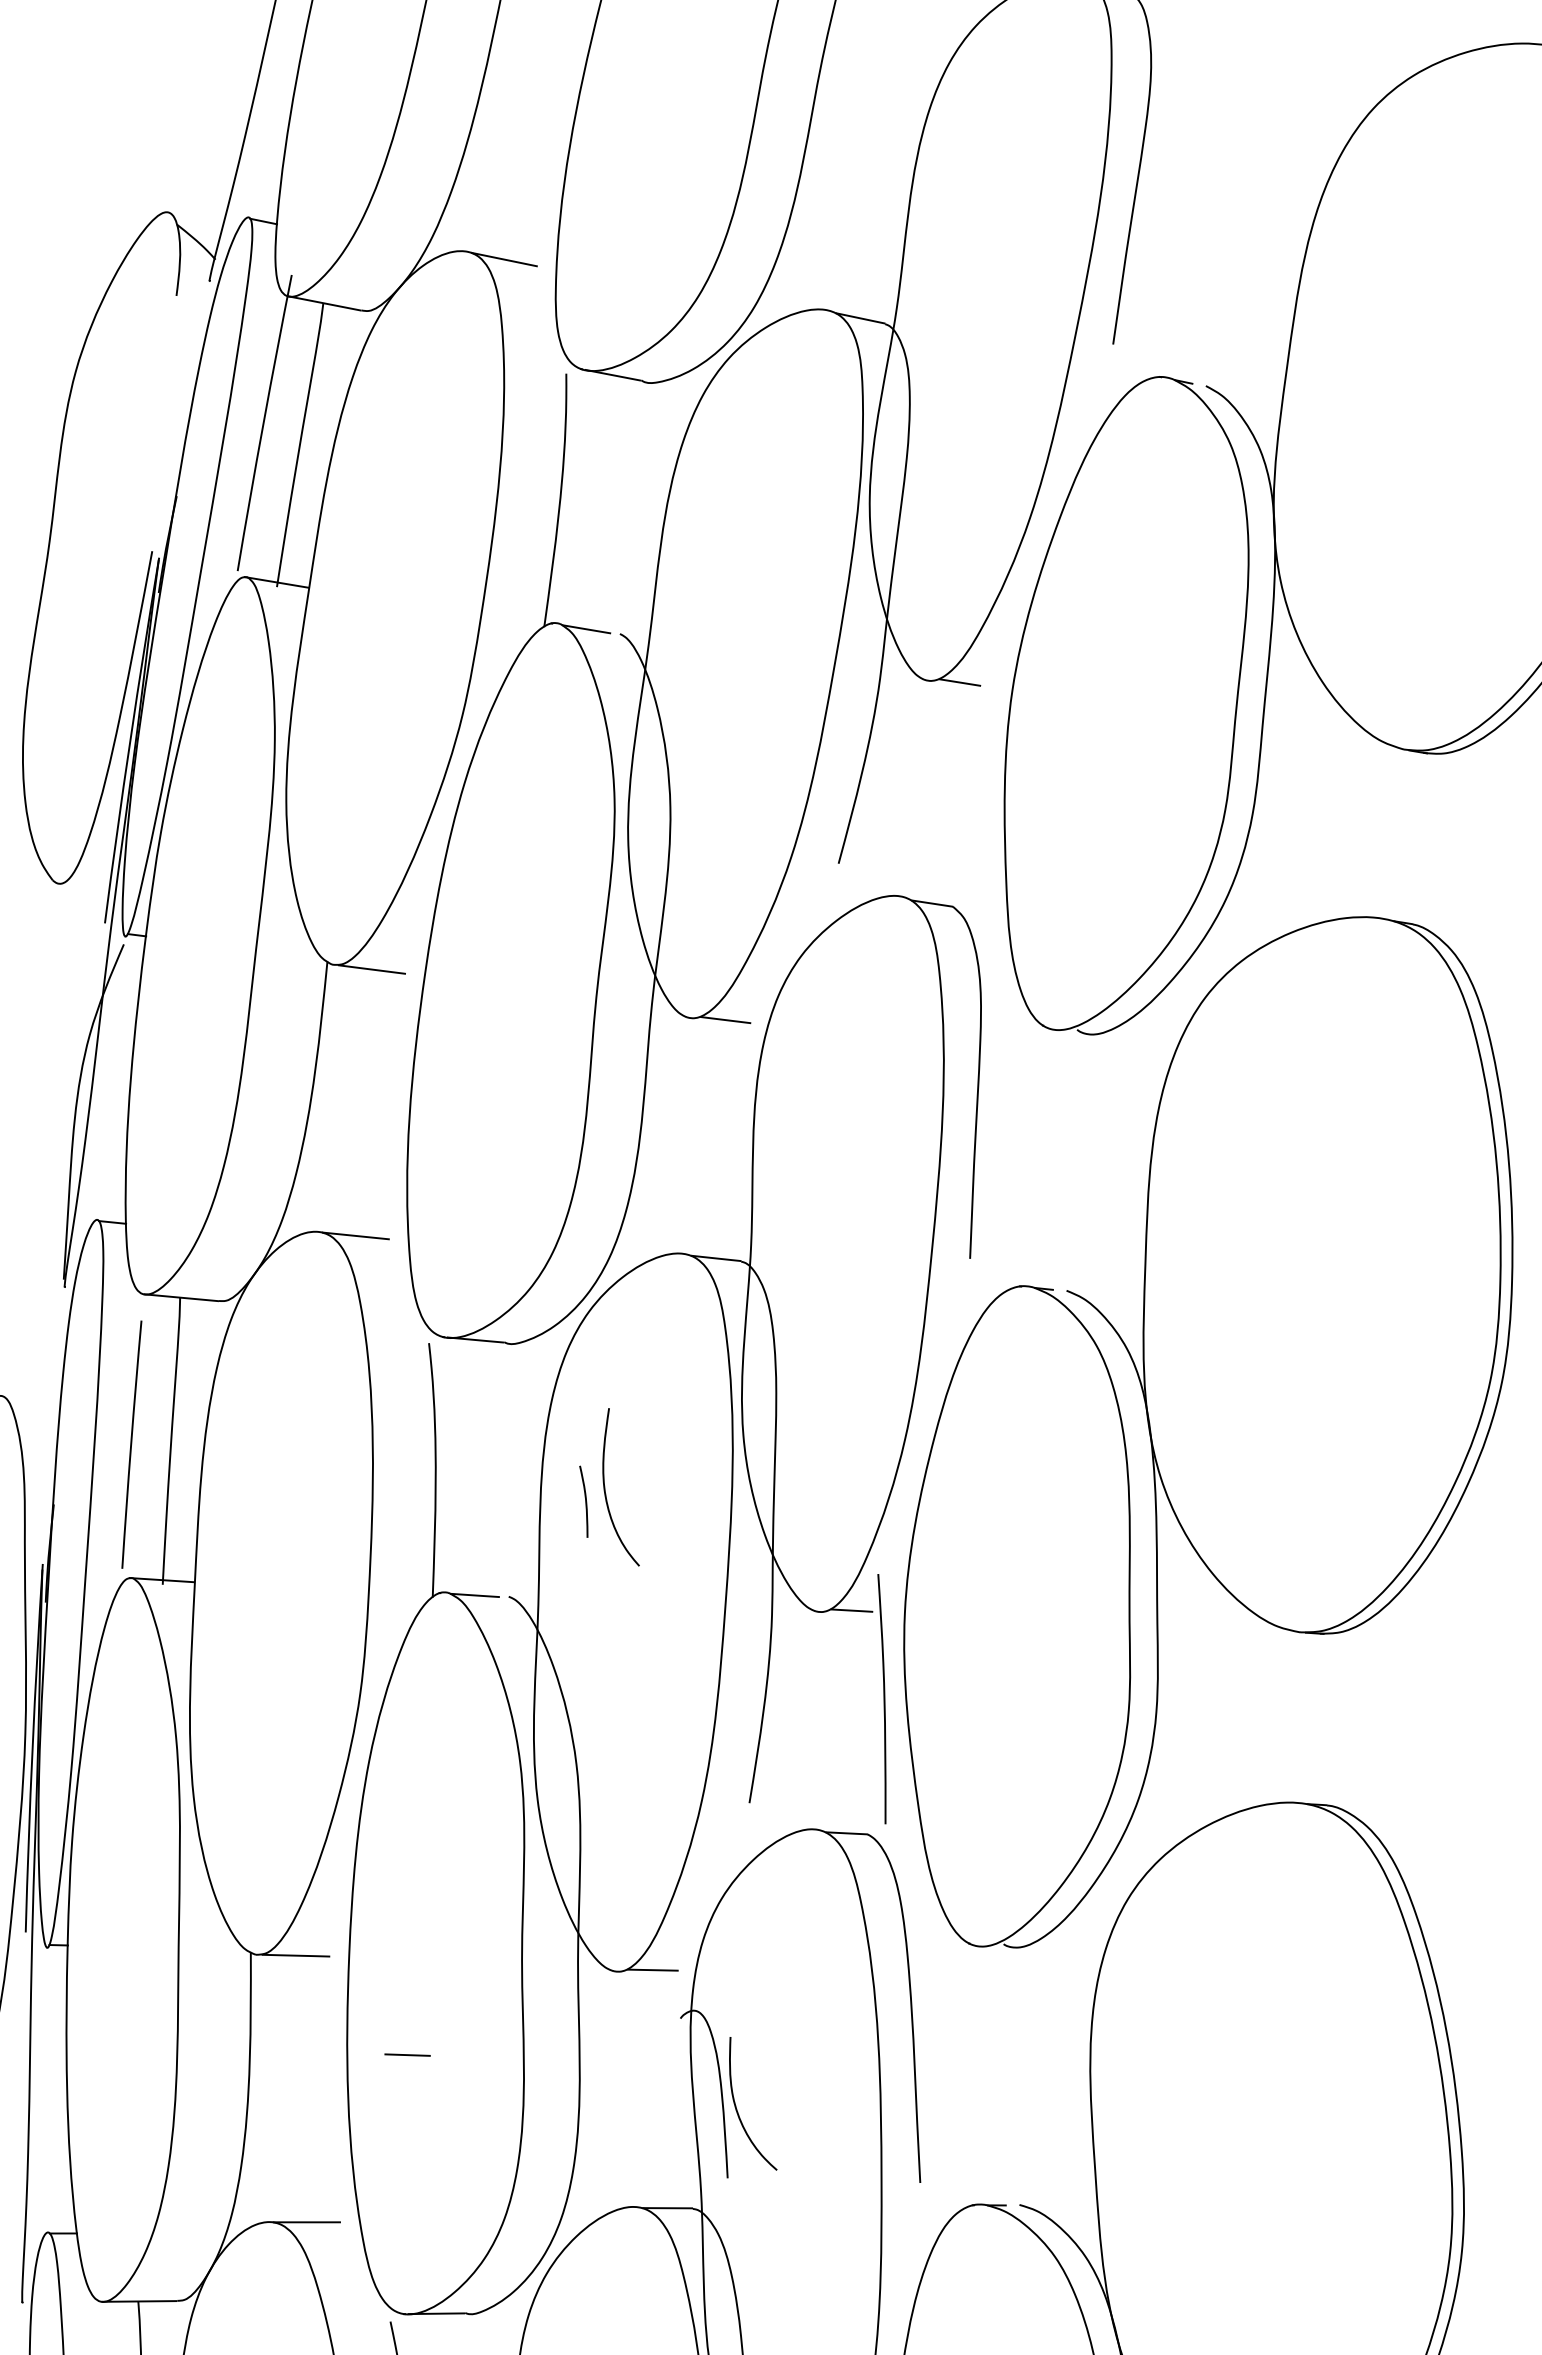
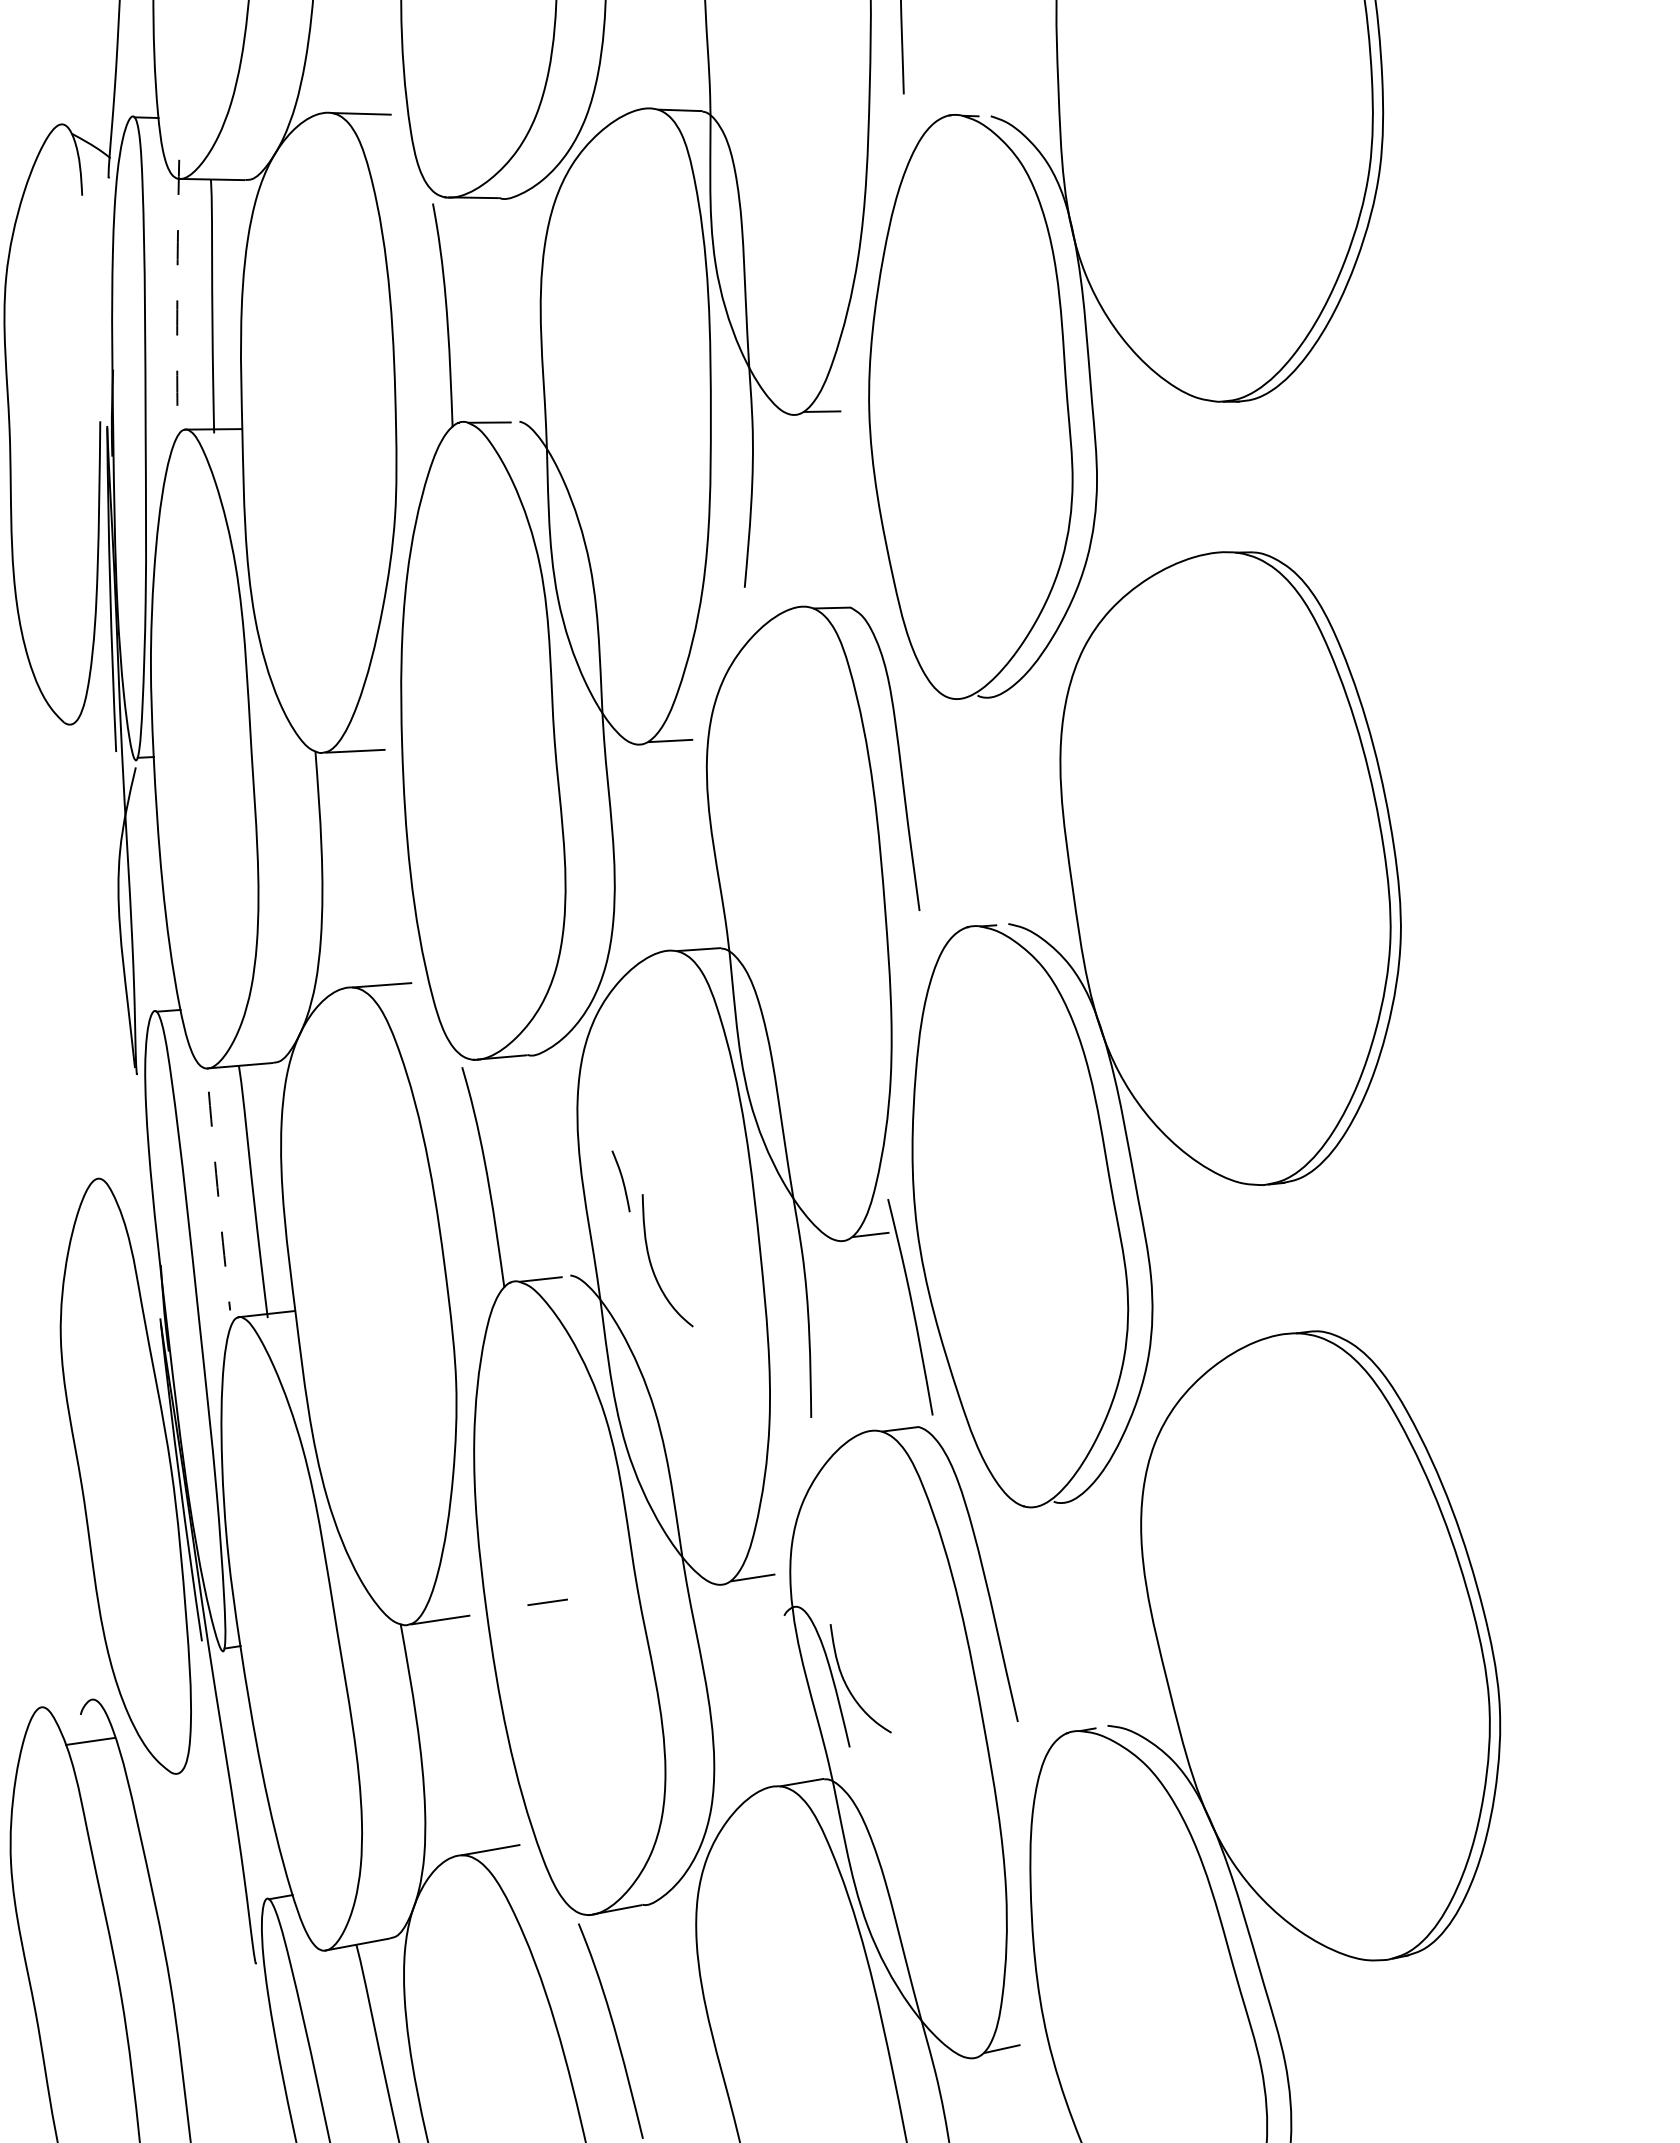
arc: (263, 422) -> (177, 292), solid -> dashed
arc: (130, 1444) -> (218, 1201), solid -> dashed
curve: (606, 1489) -> (652, 1265), moved
line: (407, 2054) -> (547, 1601), moved

